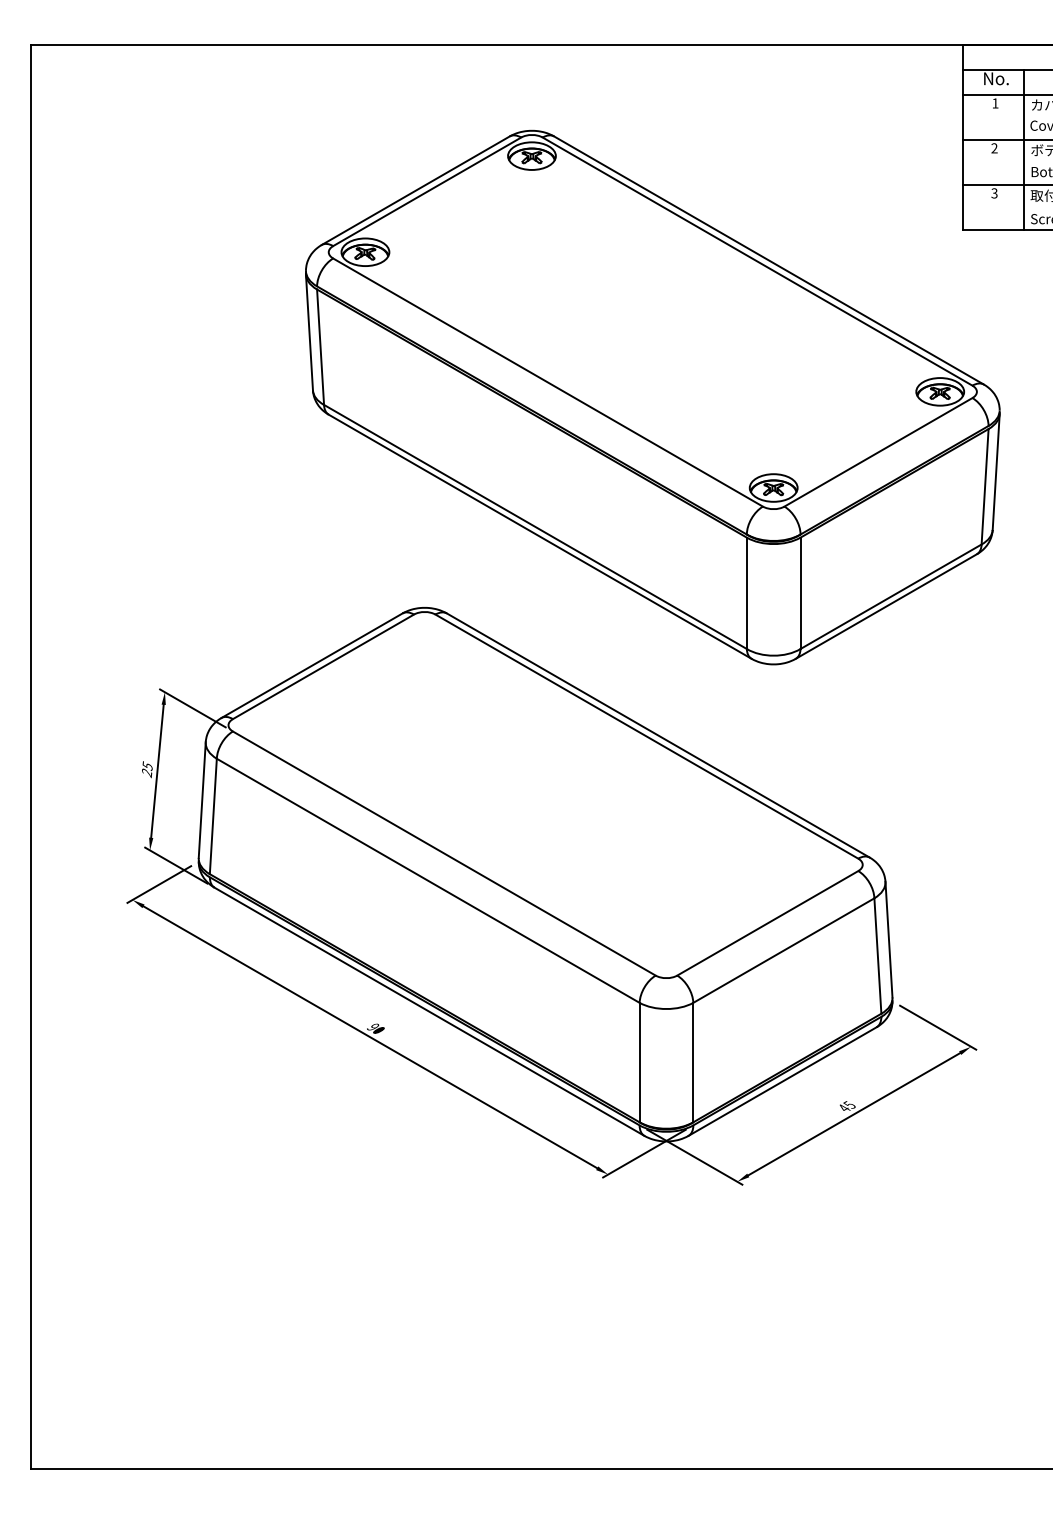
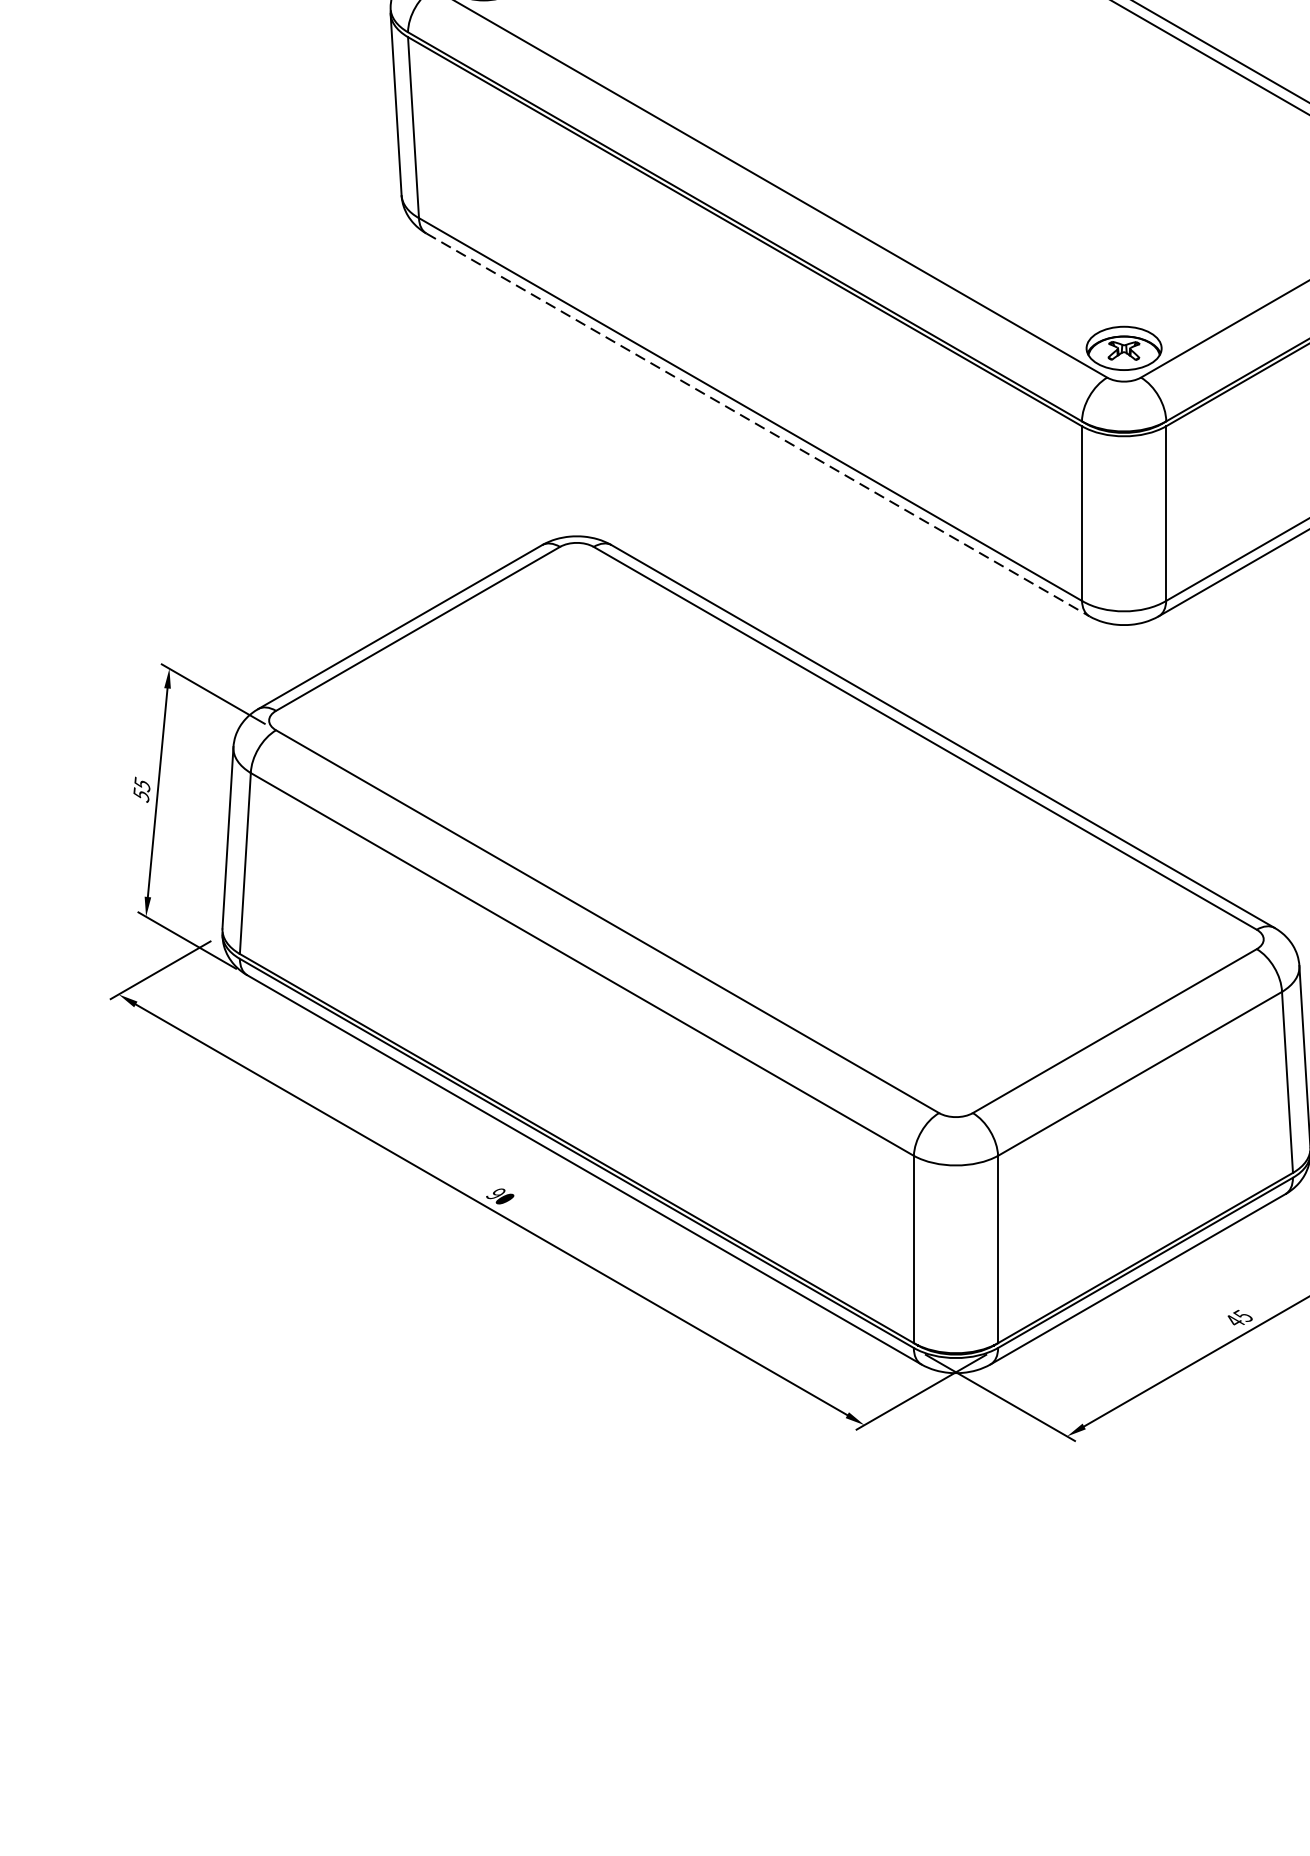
line: (540, 537) -> (758, 426), solid -> dashed
text: (147, 772) -> (142, 794), 25 -> 55

